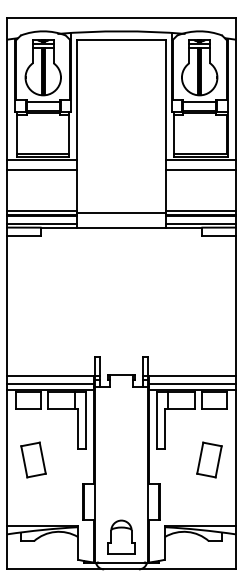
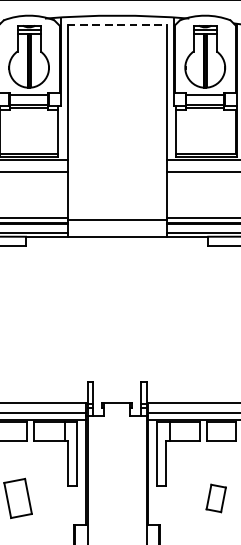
line: (121, 39) -> (117, 24), solid -> dashed
part: (209, 459) -> (216, 497), size x0.7

